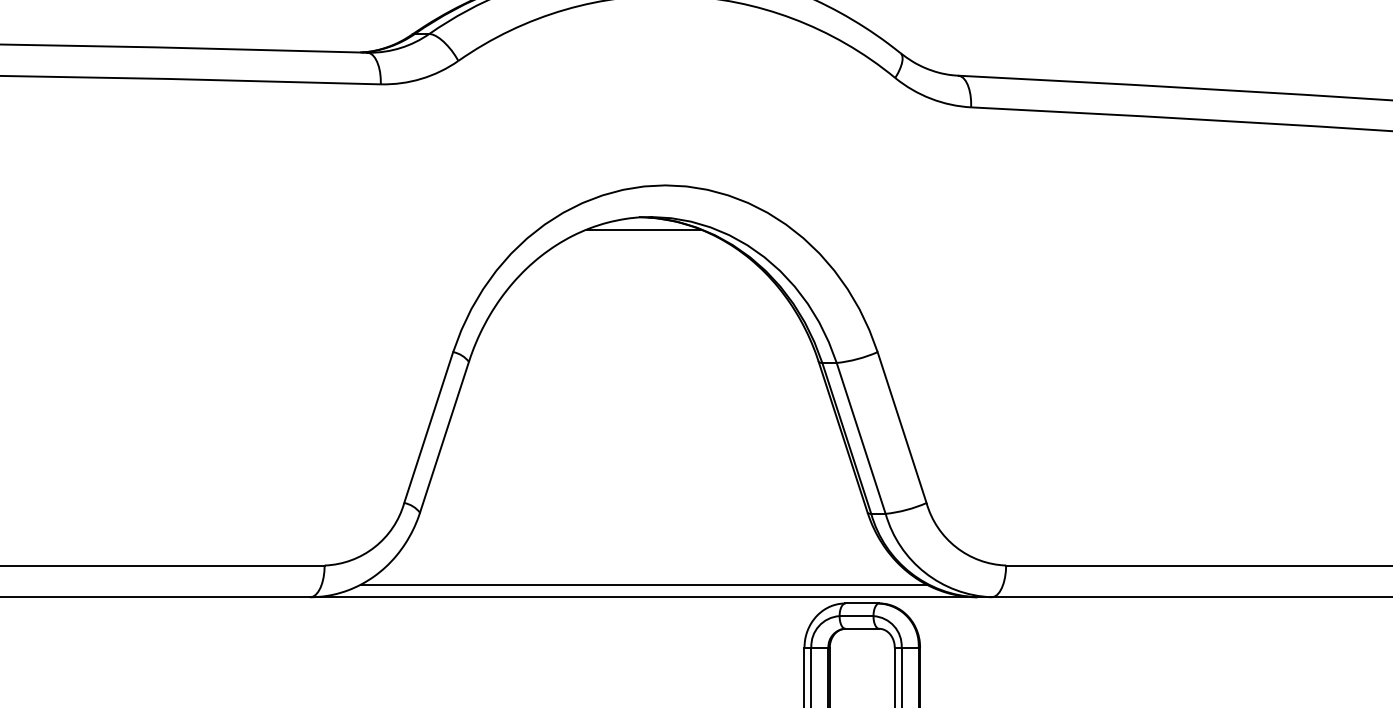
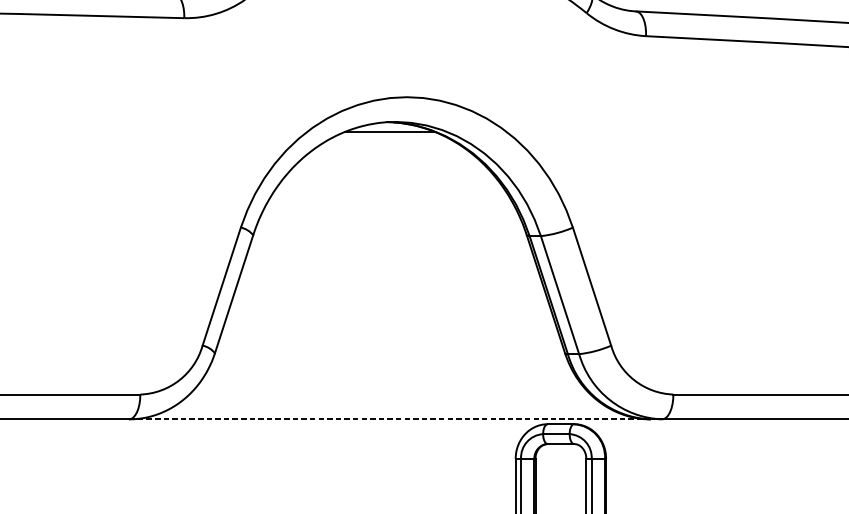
line: (644, 584) -> (390, 409), removed
line: (643, 597) -> (389, 419), solid -> dashed

